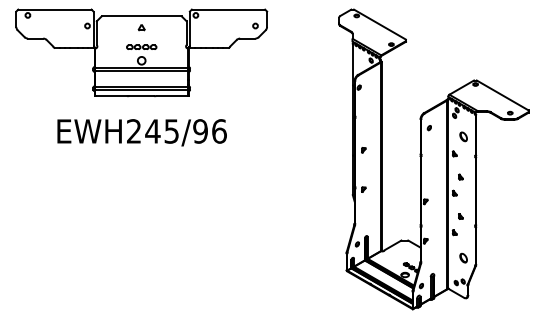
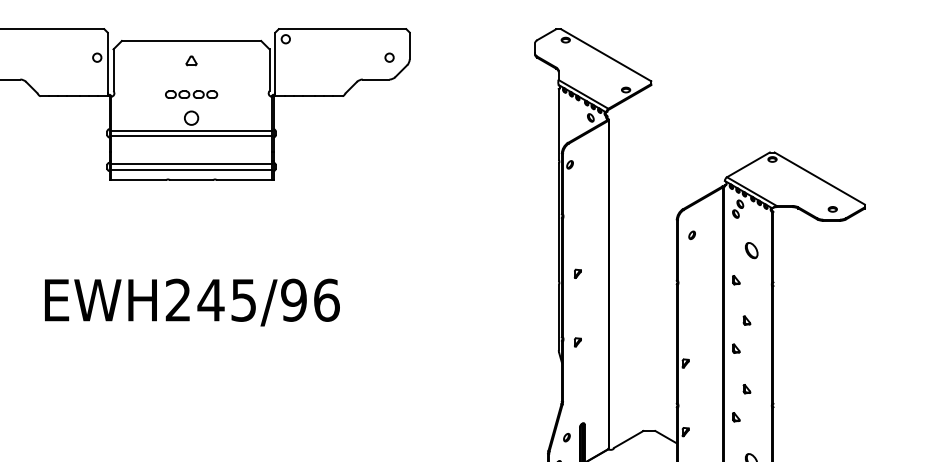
text: (141, 132) -> (191, 302), moved

